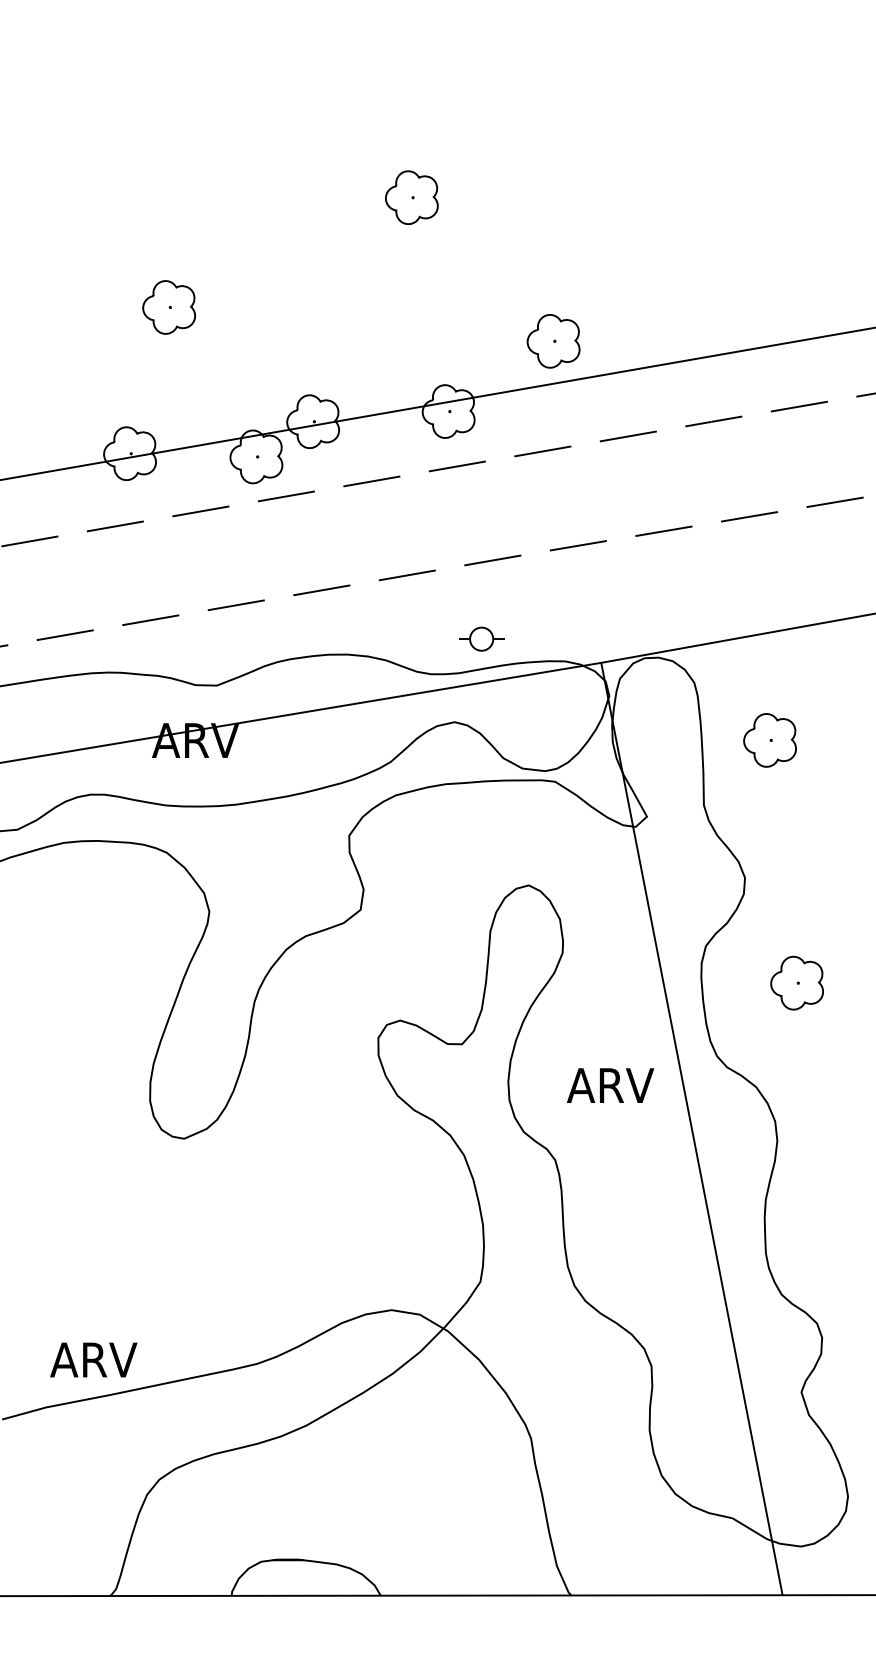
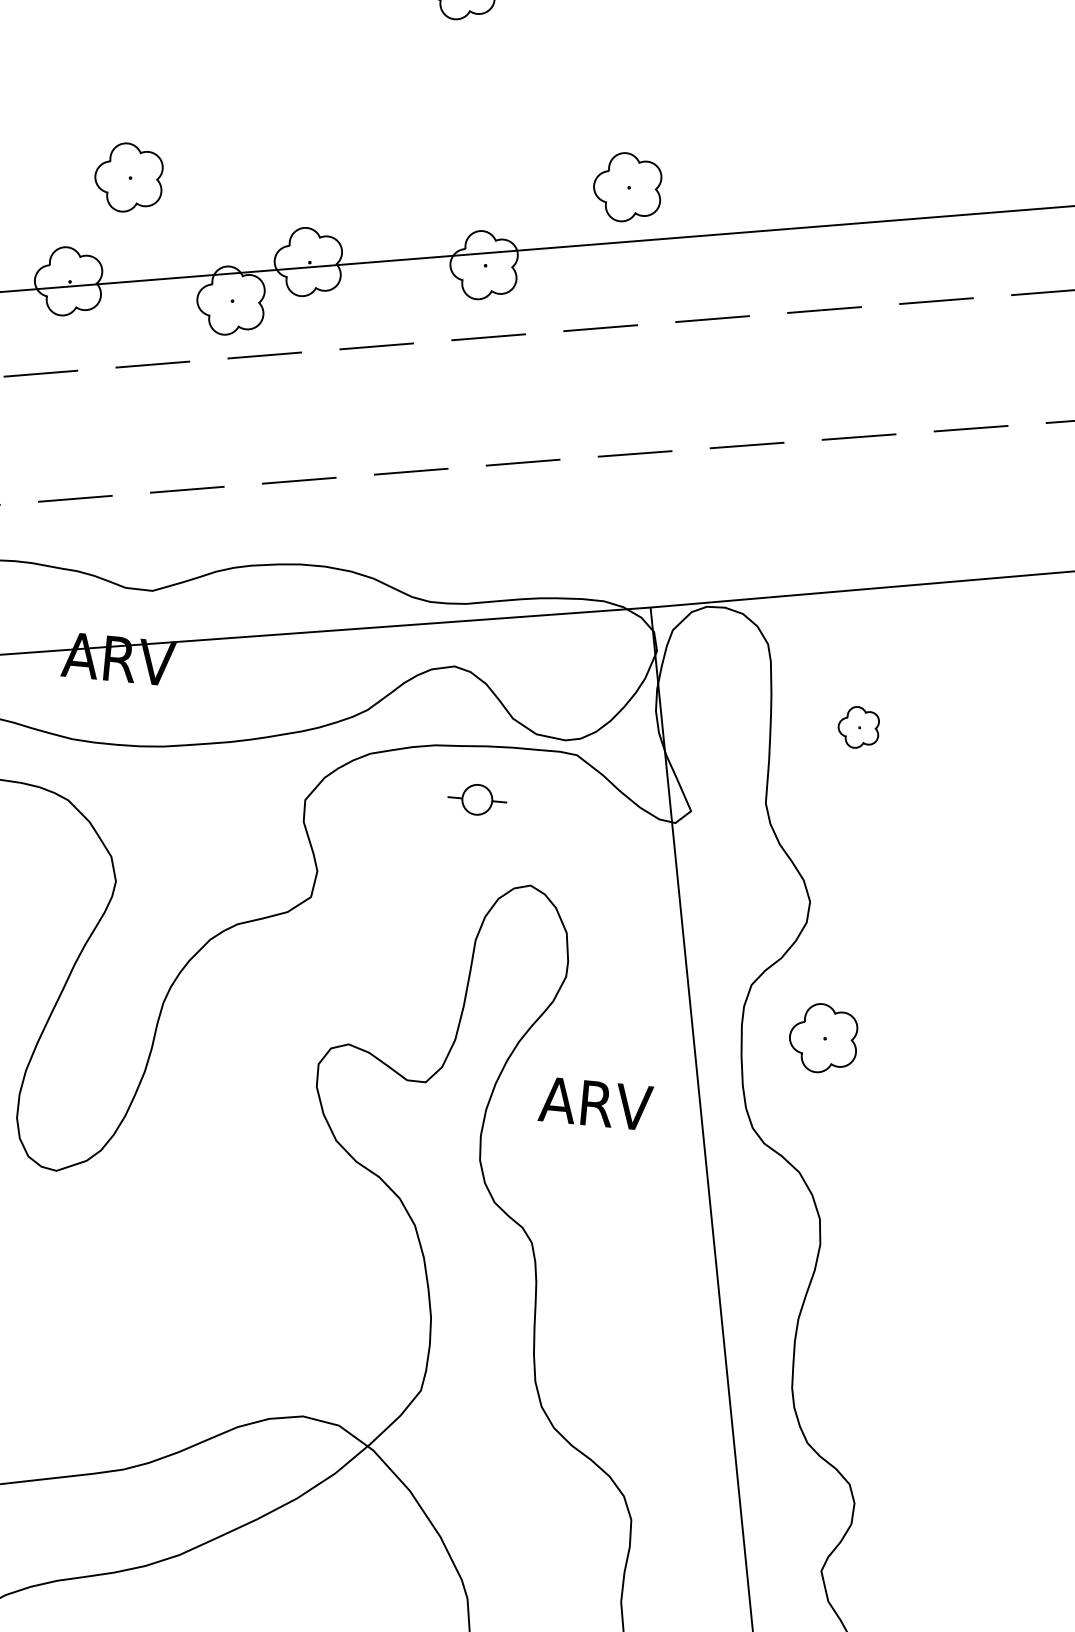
part: (168, 307) -> (128, 177), moved
part: (481, 638) -> (477, 798), moved
part: (769, 740) -> (858, 727), size x0.6
part: (796, 982) -> (822, 1037), moved
text: (610, 1085) -> (595, 1103), moved

